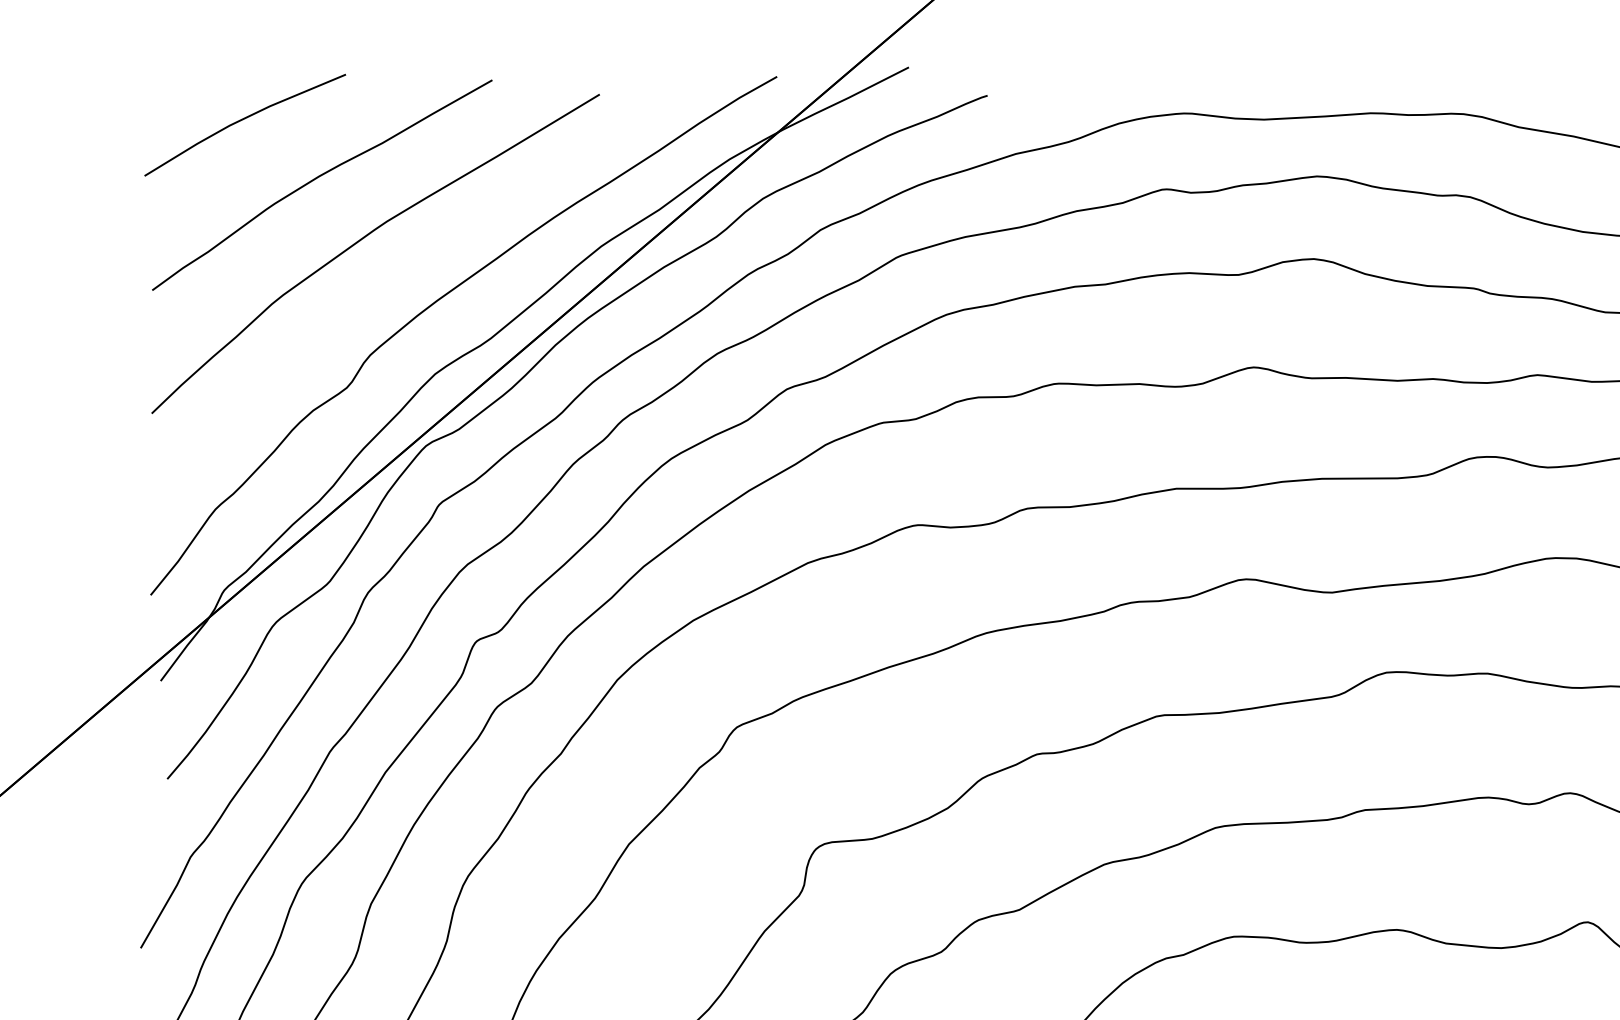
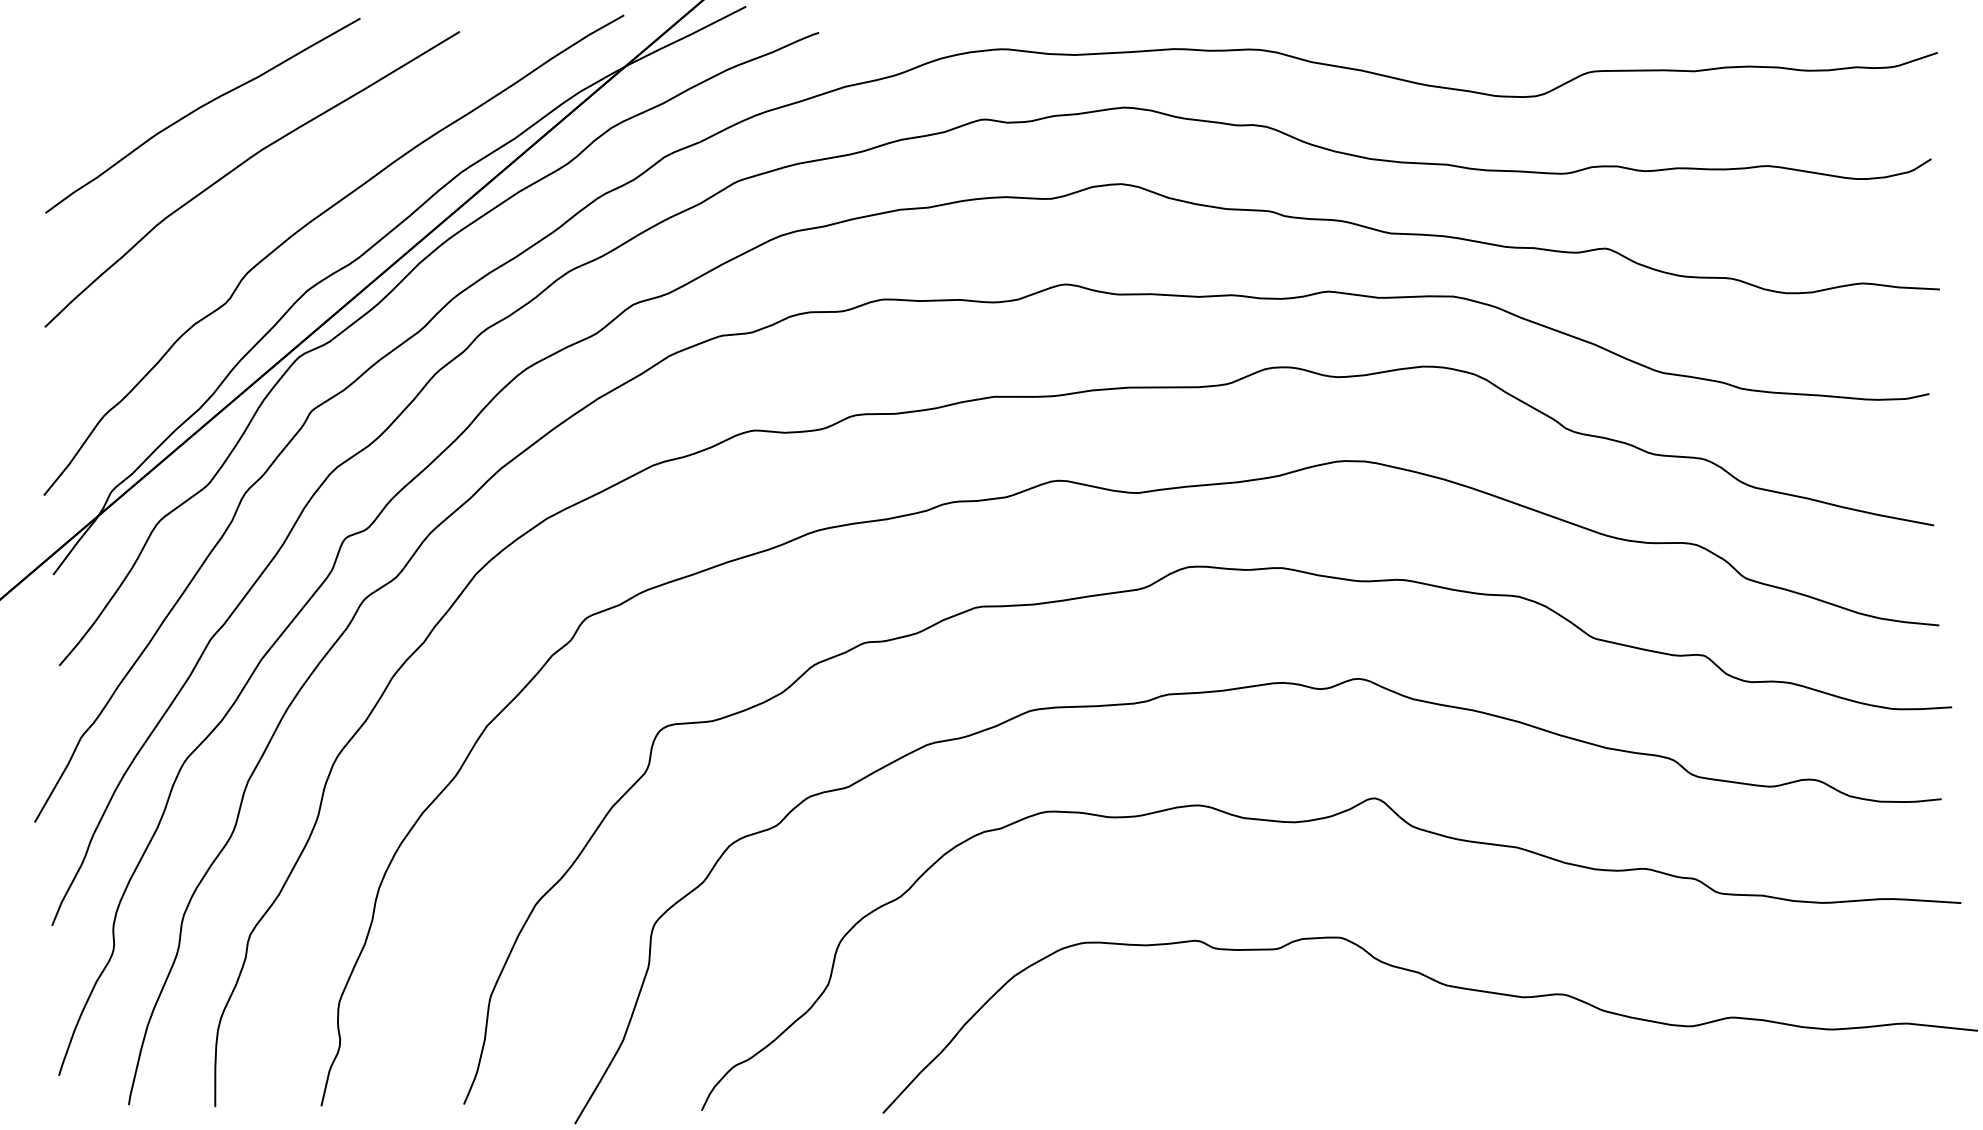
line: (244, 120) -> (130, 55), removed

